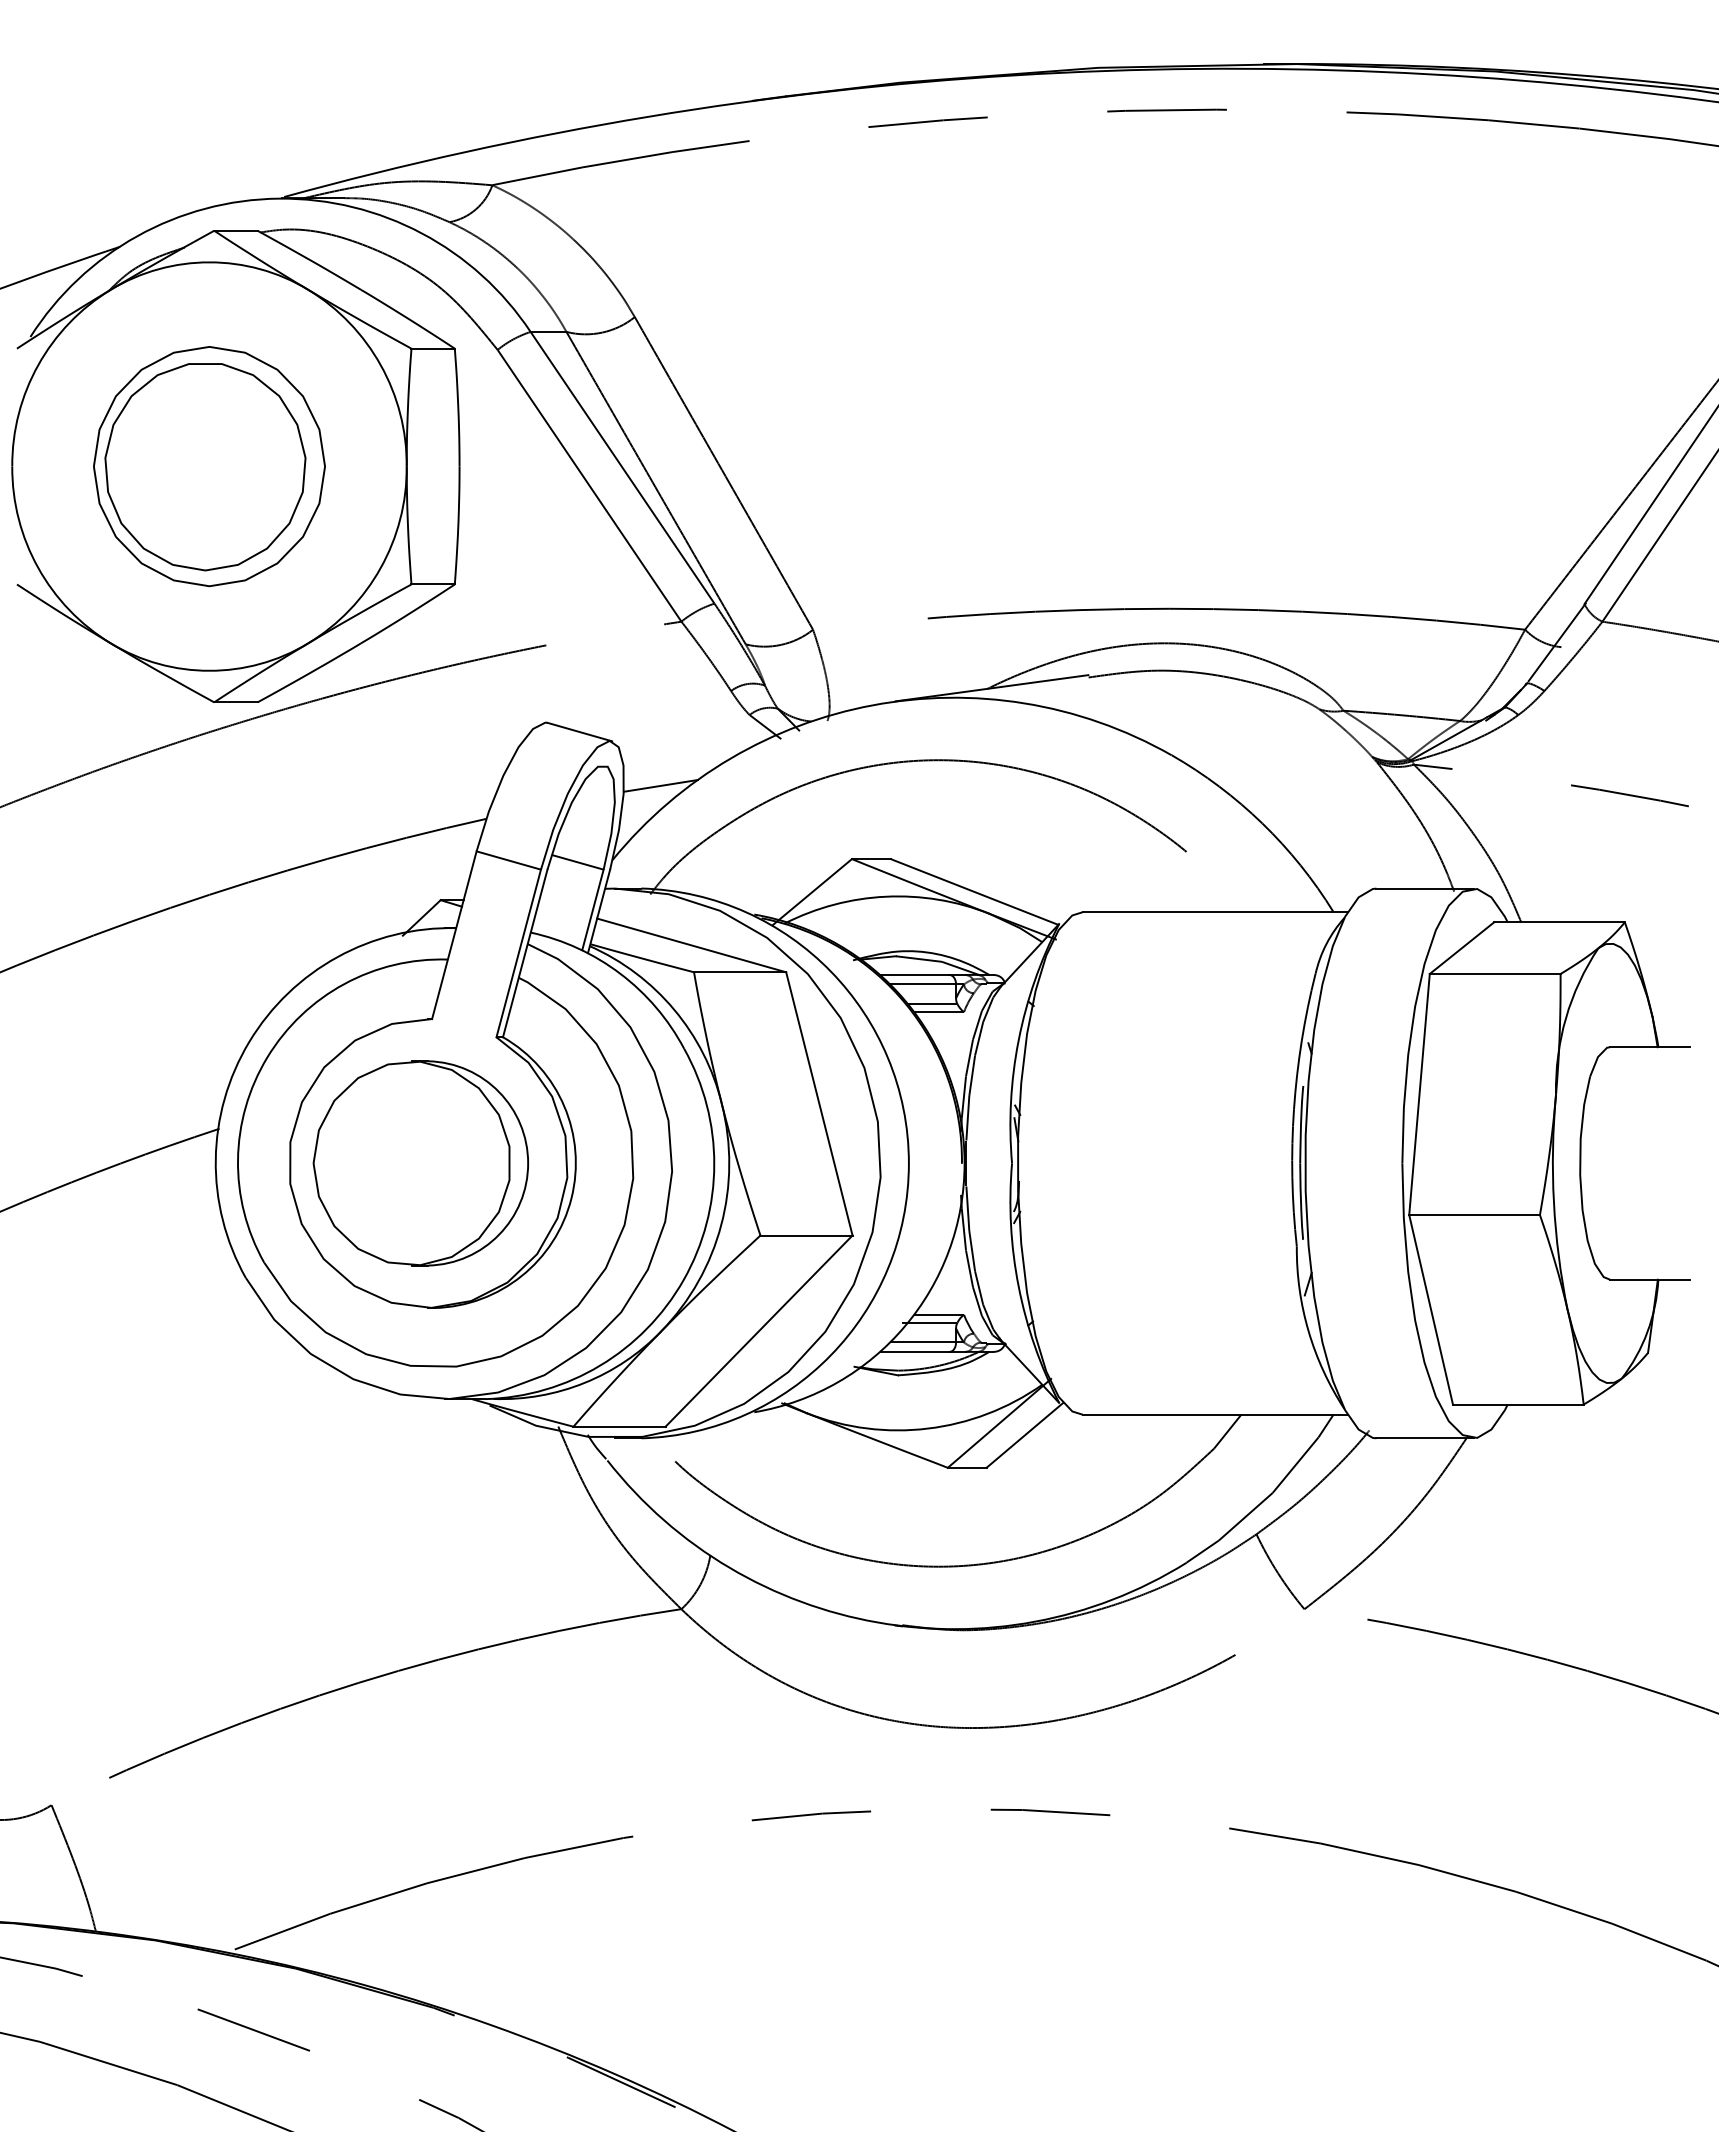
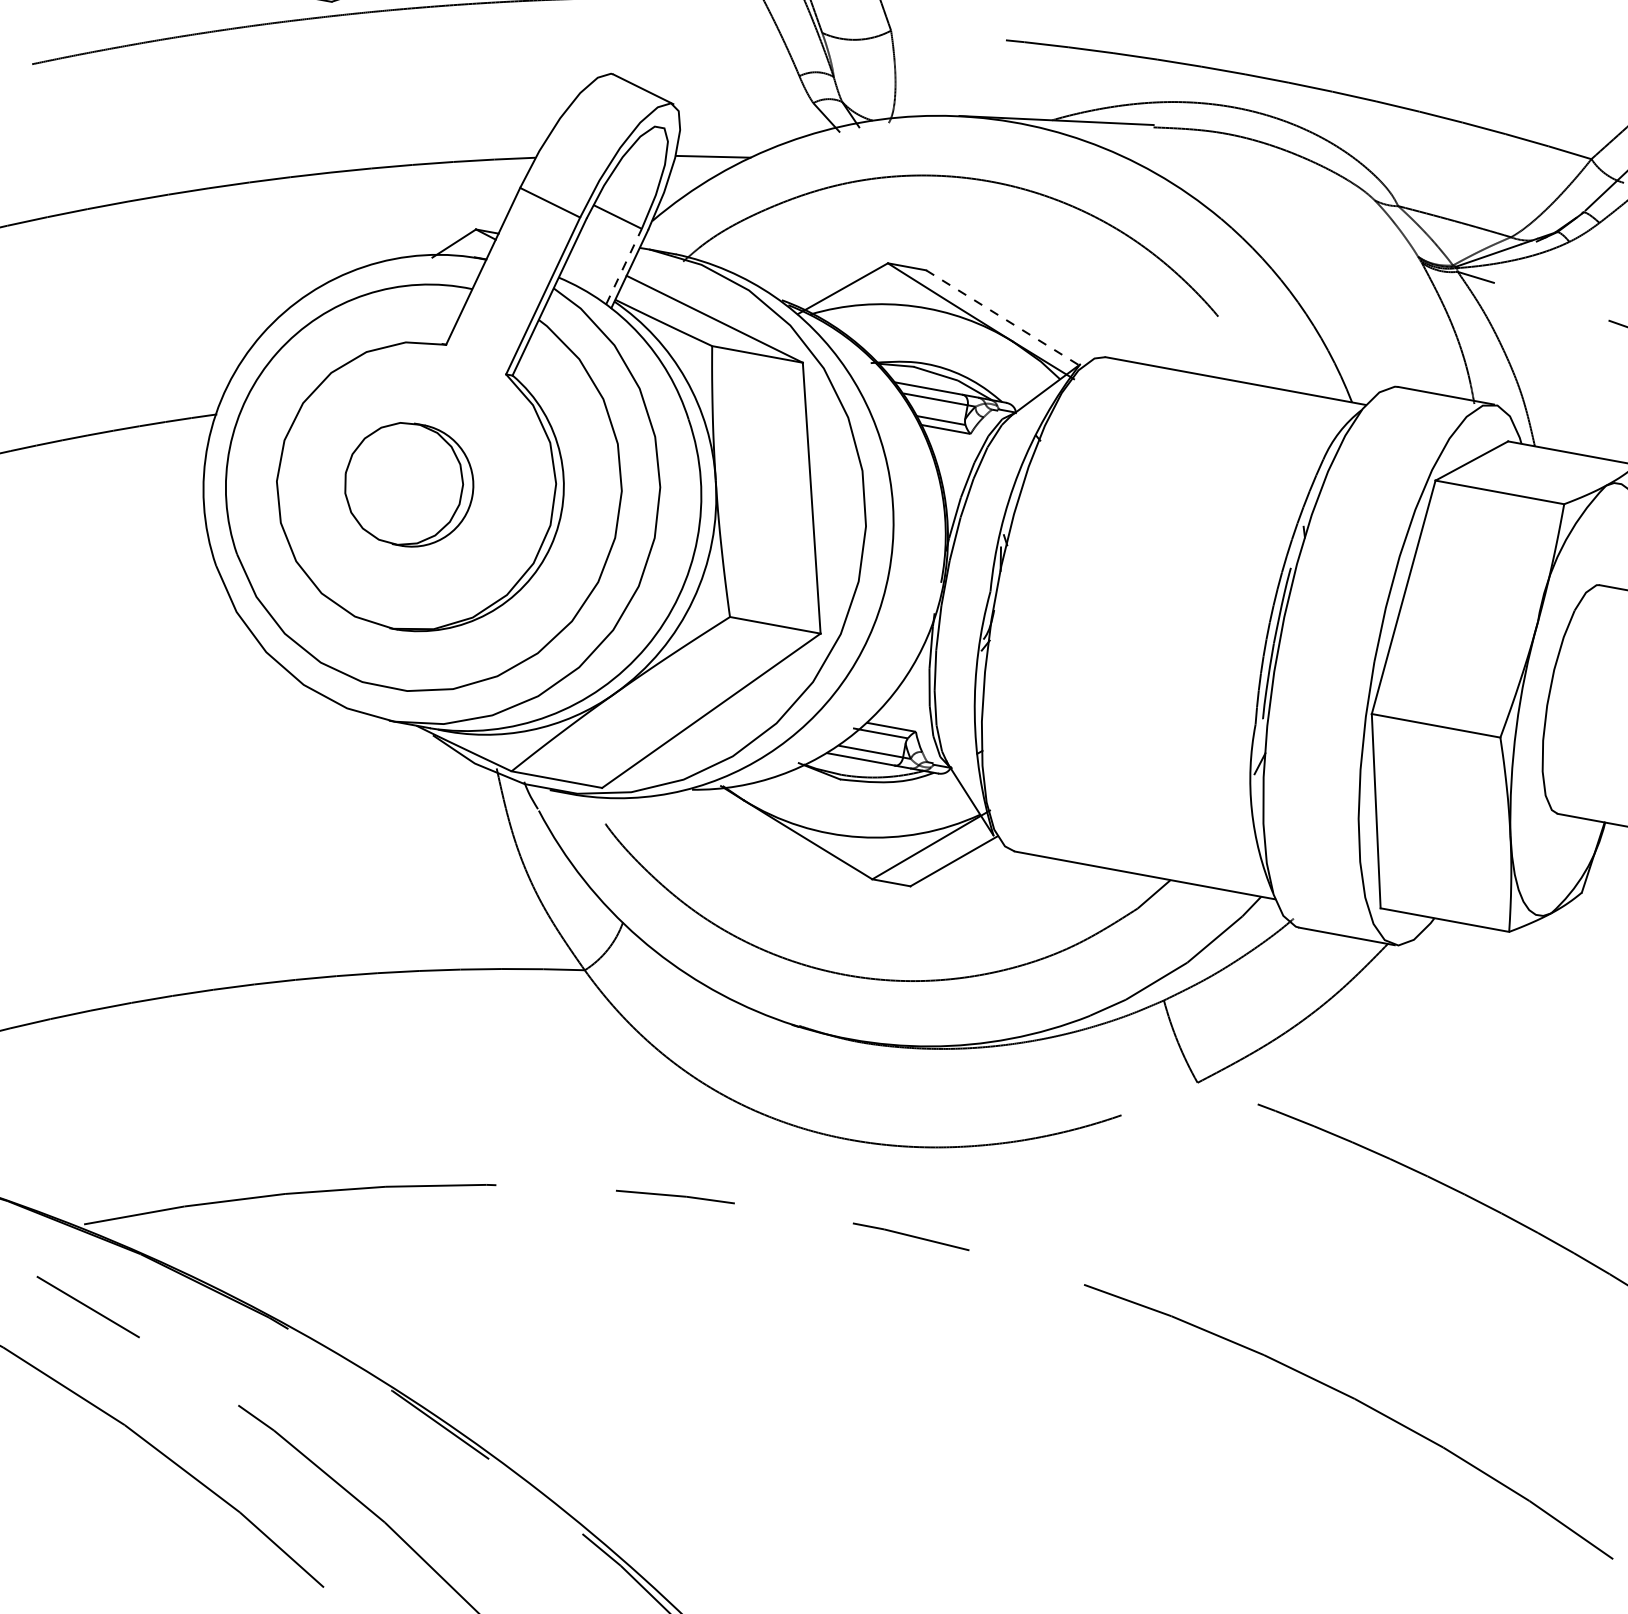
line: (975, 892) -> (1003, 318), solid -> dashed
line: (592, 909) -> (623, 266), solid -> dashed
part: (420, 1163) -> (408, 484), size x0.6

